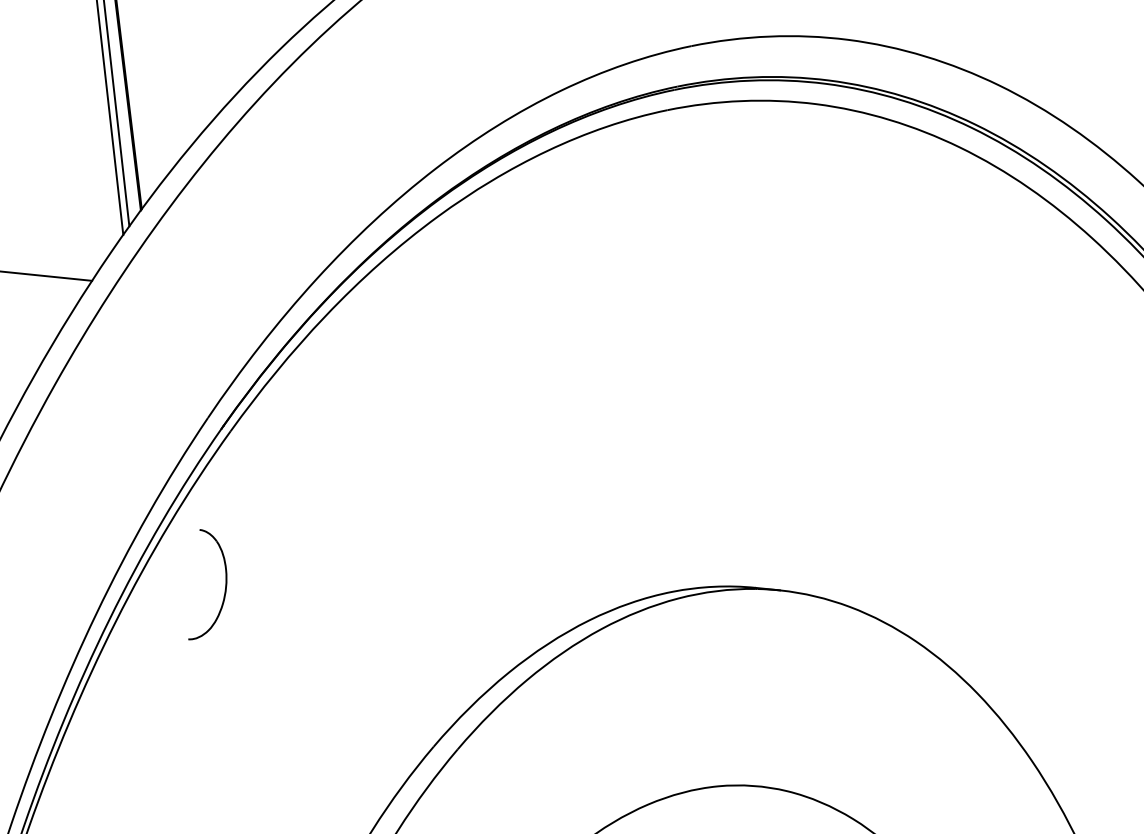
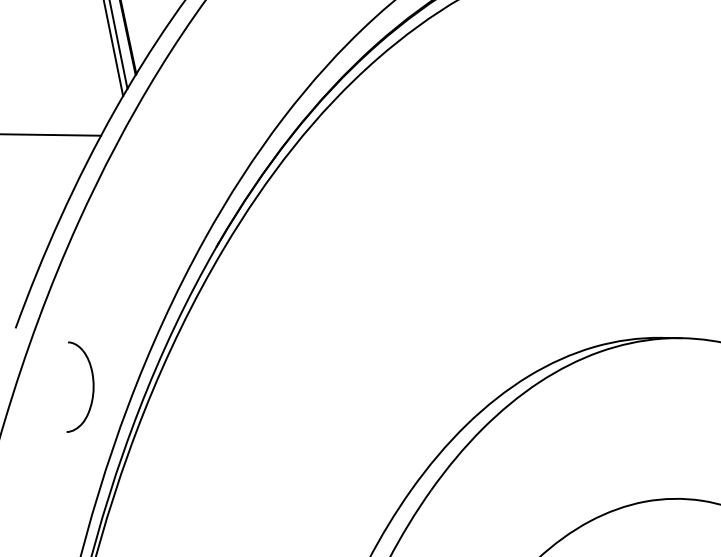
part: (225, 584) -> (92, 384), moved

